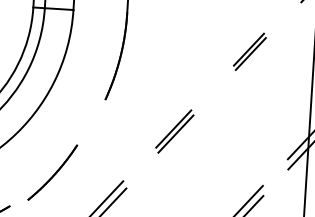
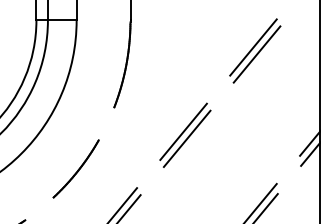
part: (250, 51) -> (255, 50), size x1.67
part: (174, 130) -> (185, 134), size x1.43
part: (52, 172) -> (75, 168), moved

